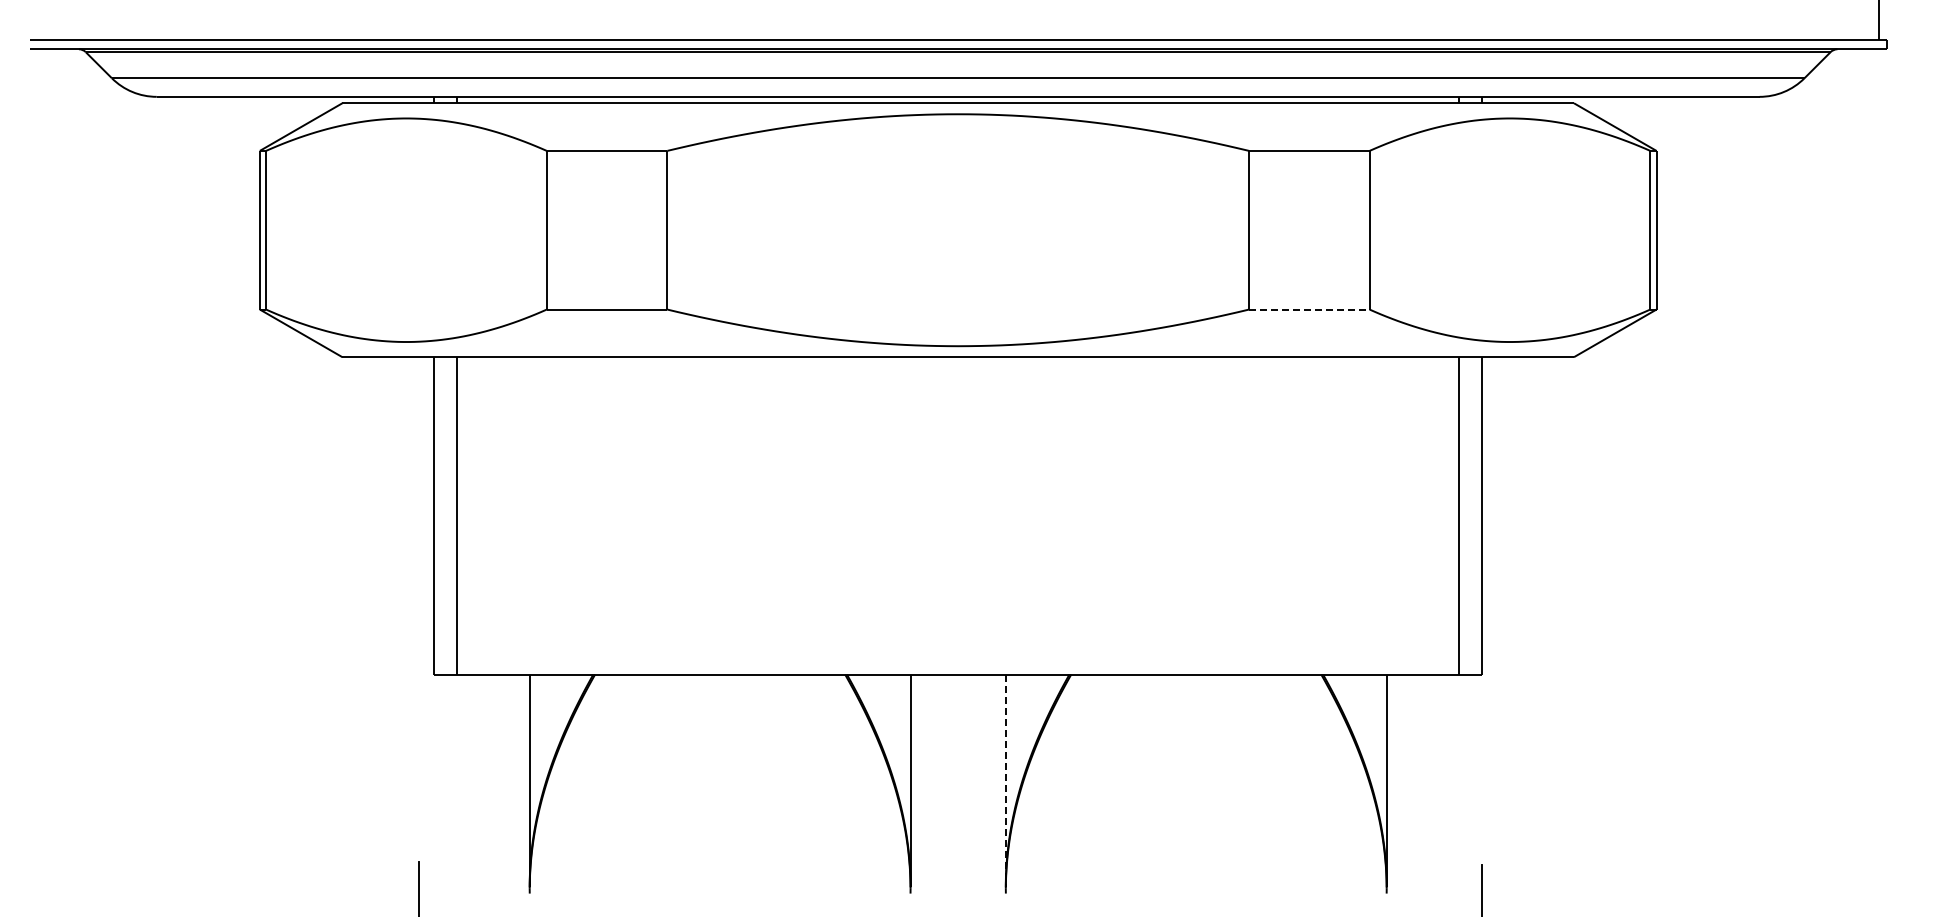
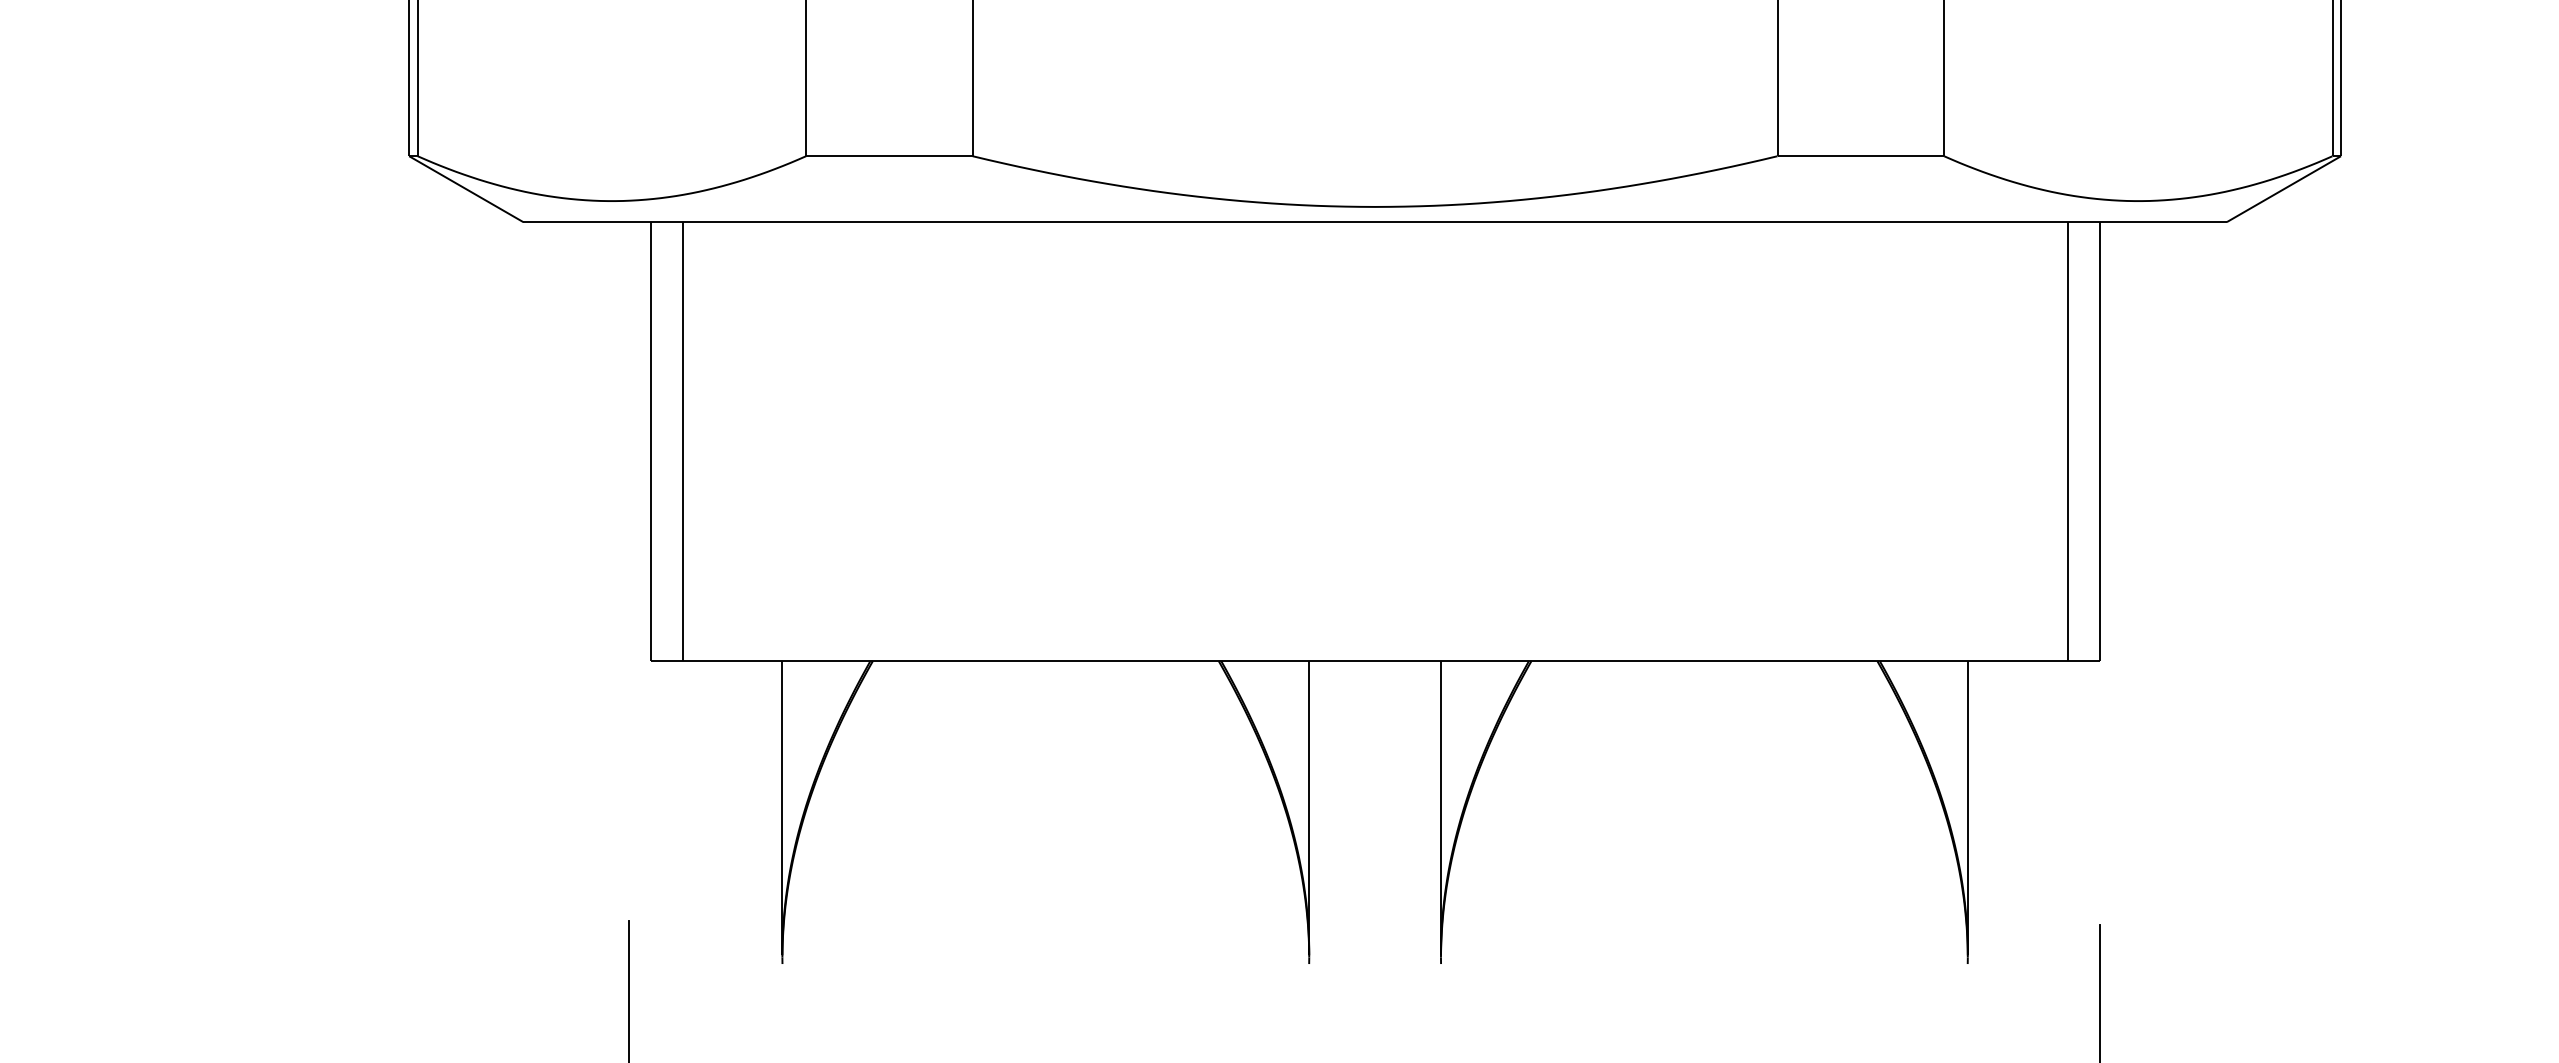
line: (1309, 309) -> (1861, 156), dashed -> solid
line: (1005, 781) -> (1440, 809), dashed -> solid

